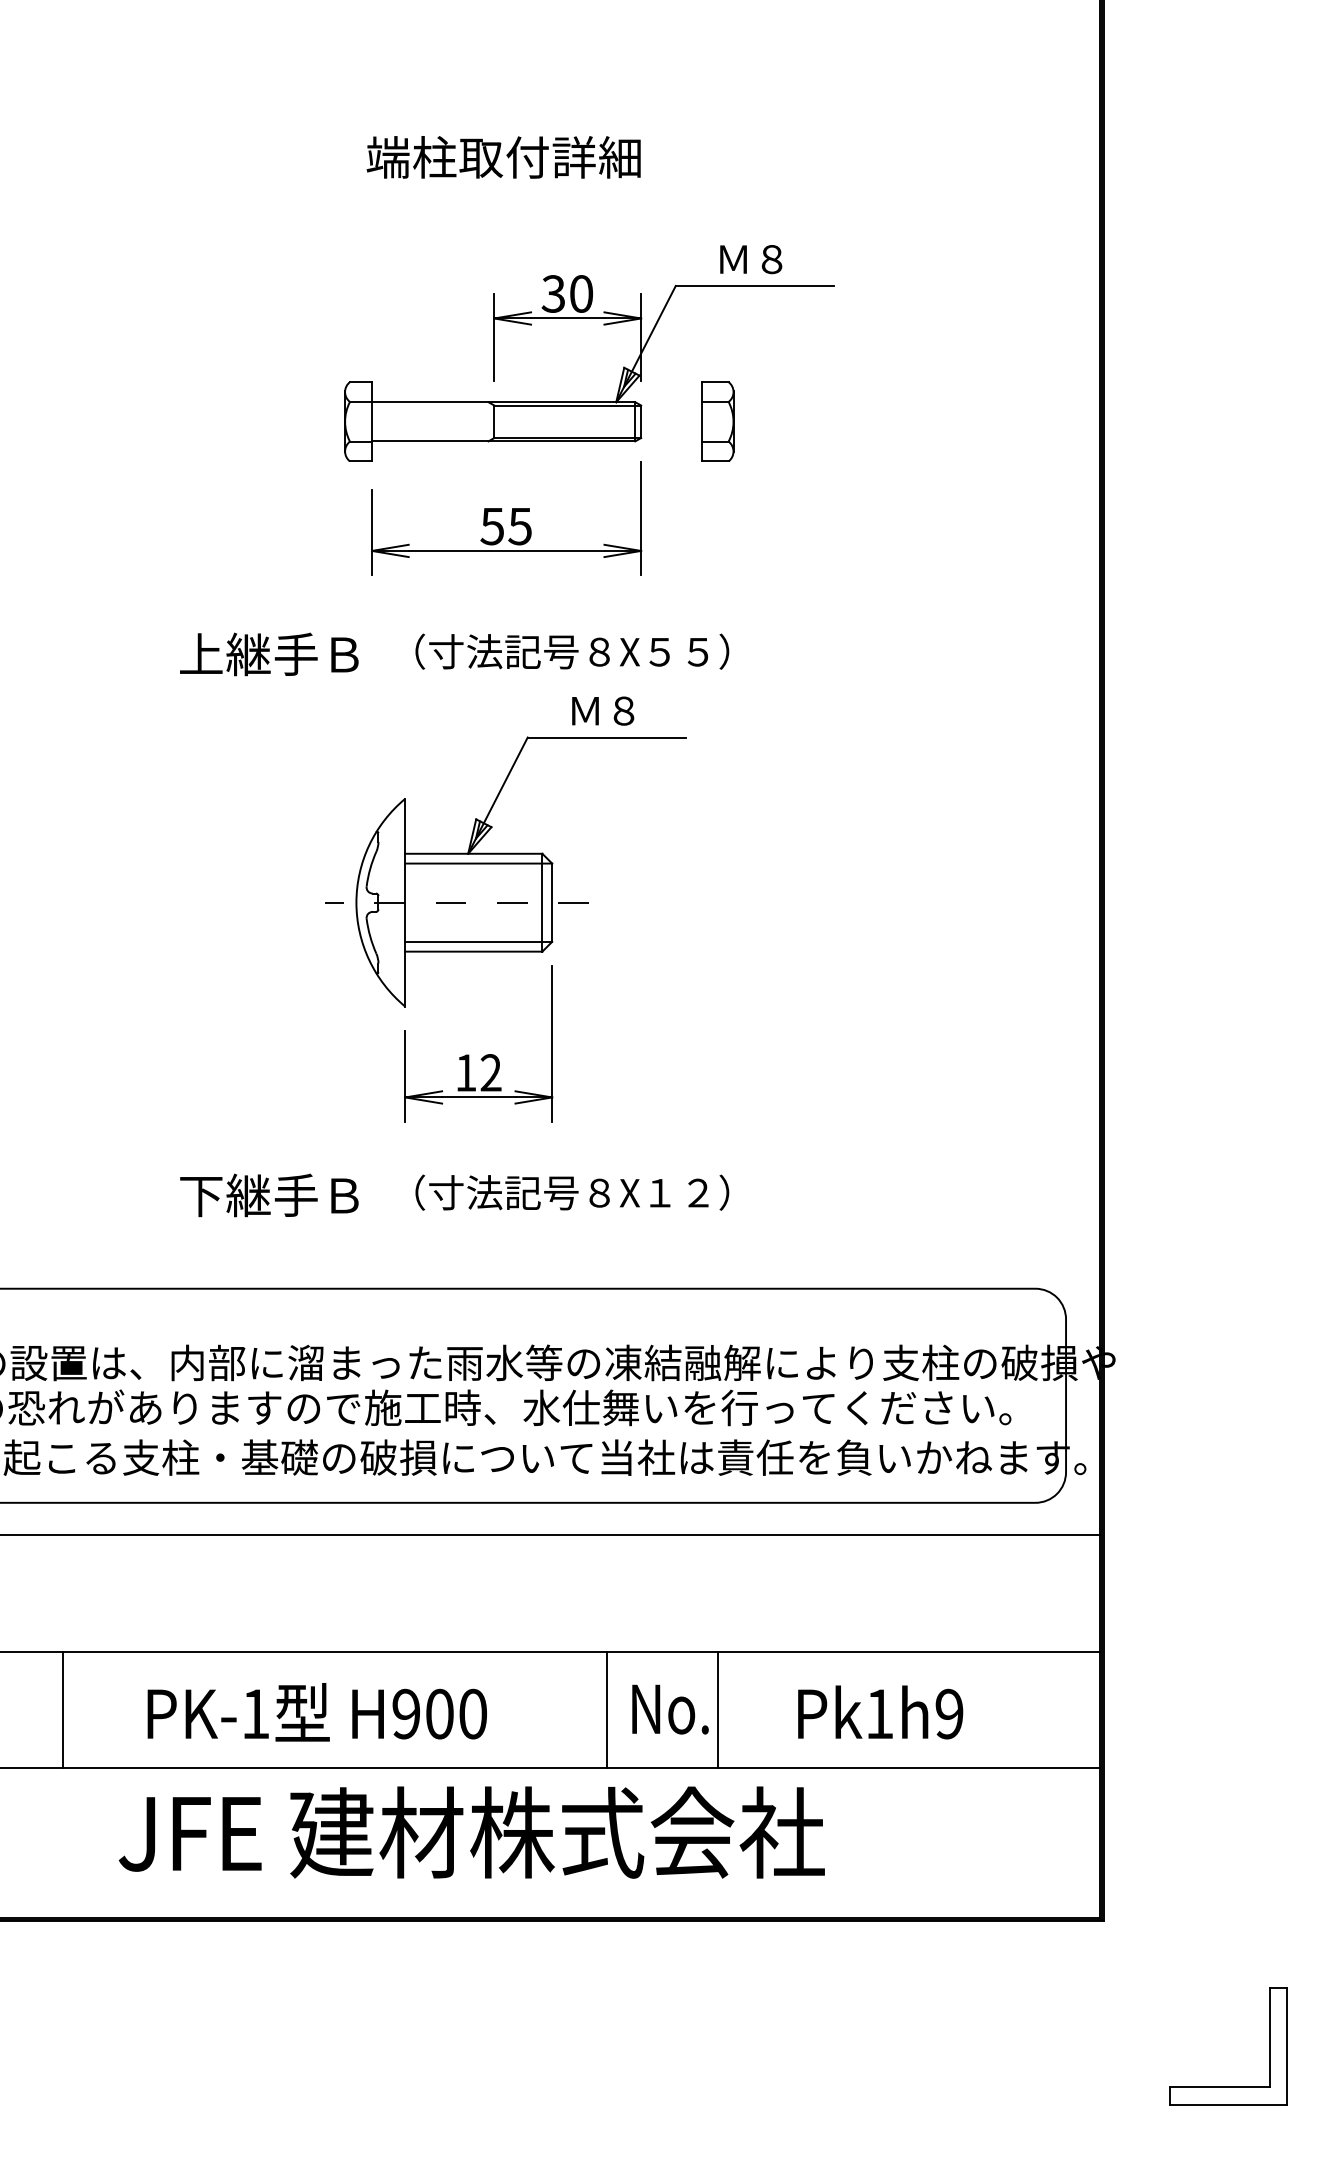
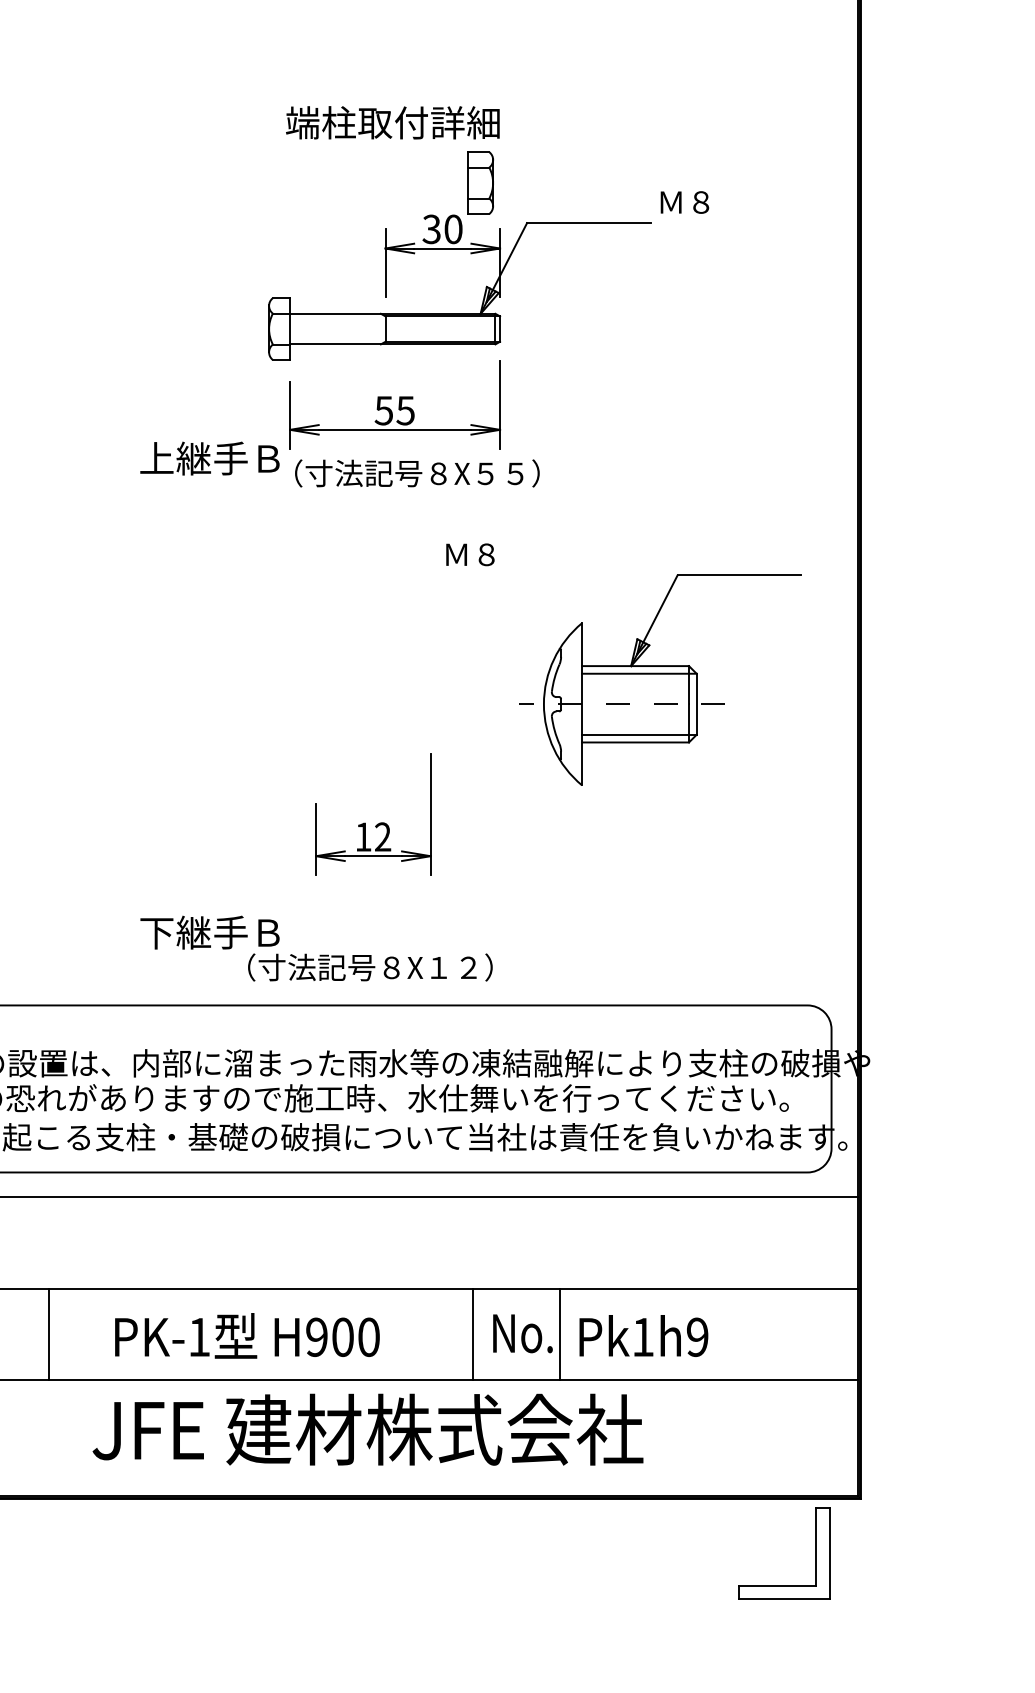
text: (750, 259) -> (684, 202), moved
part: (717, 421) -> (480, 182), moved
text: (572, 651) -> (417, 473), moved
text: (268, 654) -> (209, 458), moved
part: (505, 870) -> (660, 679), moved
text: (572, 1192) -> (370, 967), moved
text: (880, 1711) -> (643, 1335), moved
part: (1268, 2046) -> (815, 1553), moved

